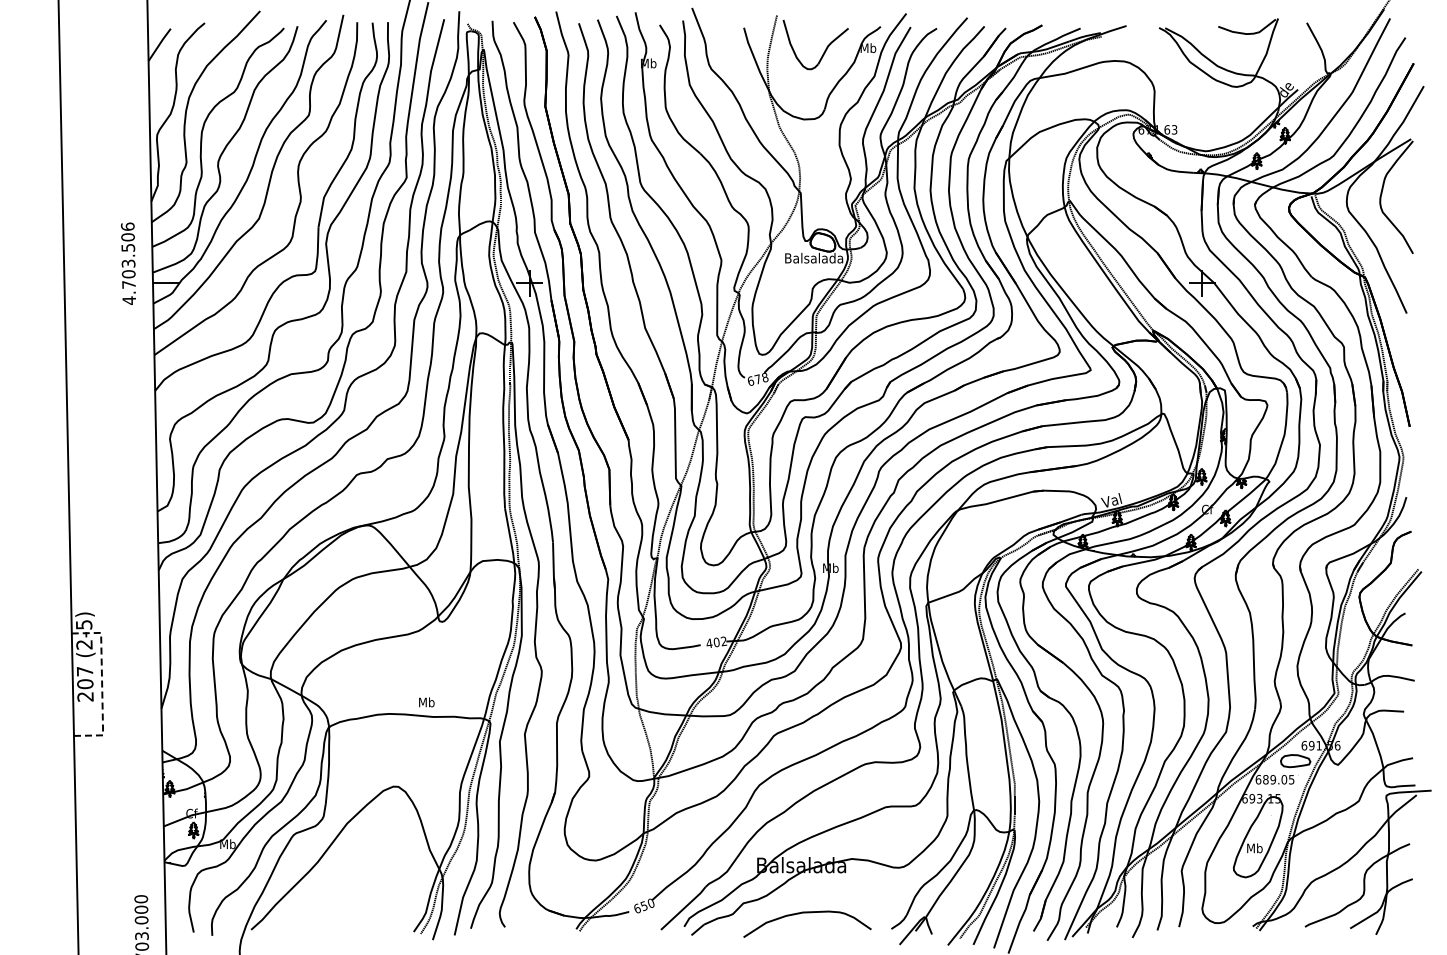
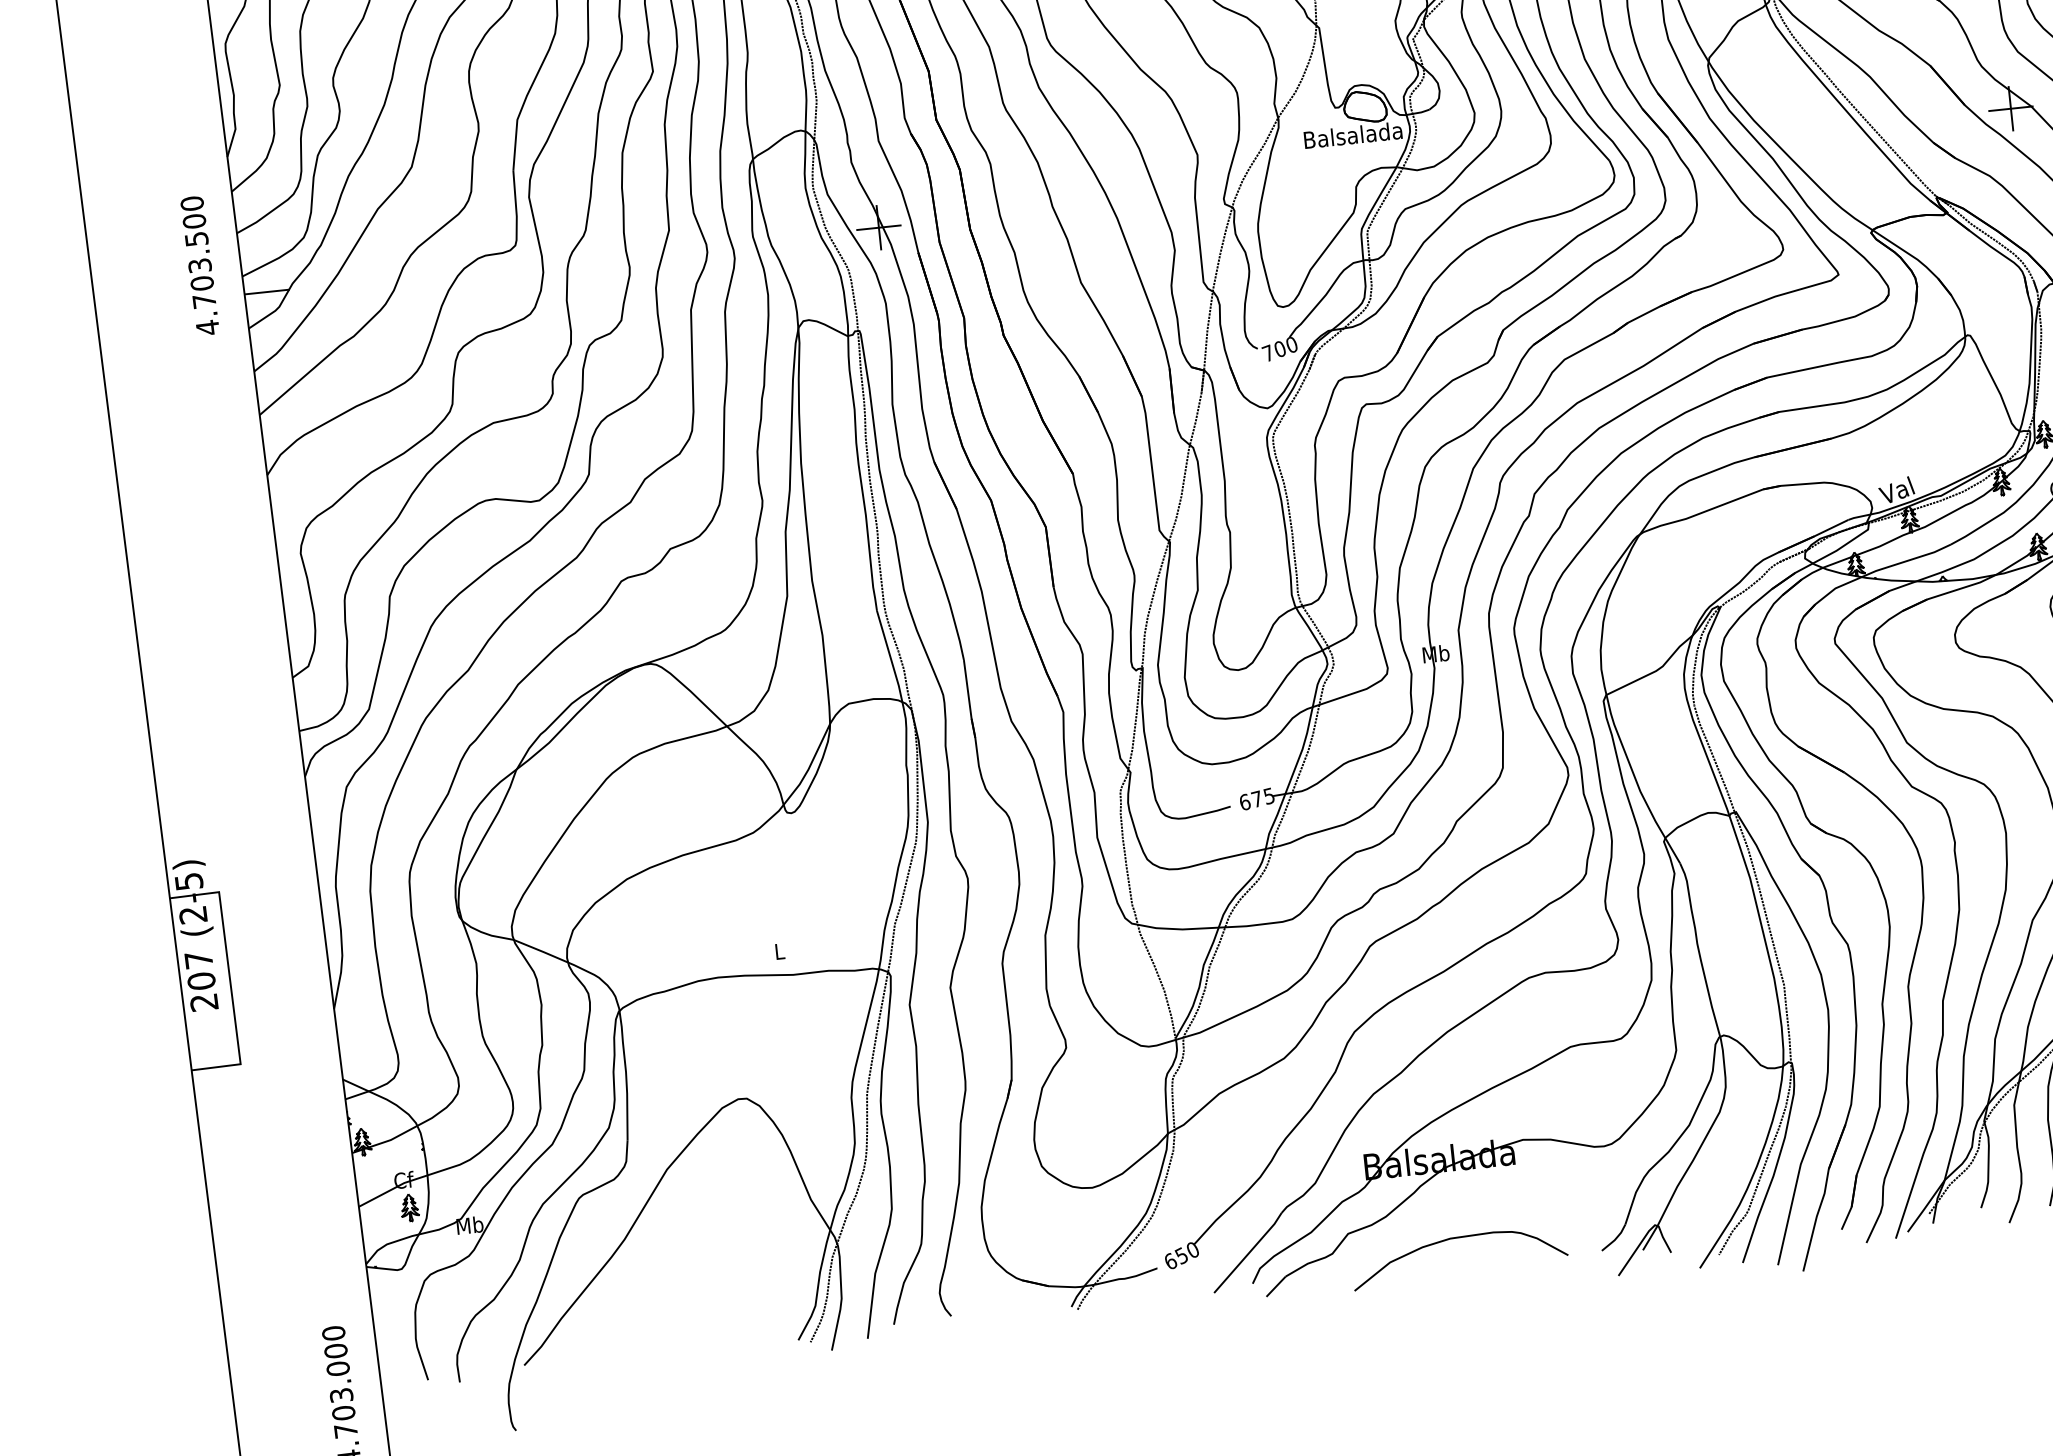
text: (127, 226) -> (191, 203), 4.703.506 -> 4.703.500
text: (757, 379) -> (1279, 349), 678 -> 700
text: (716, 642) -> (1256, 799), 402 -> 675
line: (102, 683) -> (230, 977), dashed -> solid
text: (426, 702) -> (779, 951), Mb -> L

